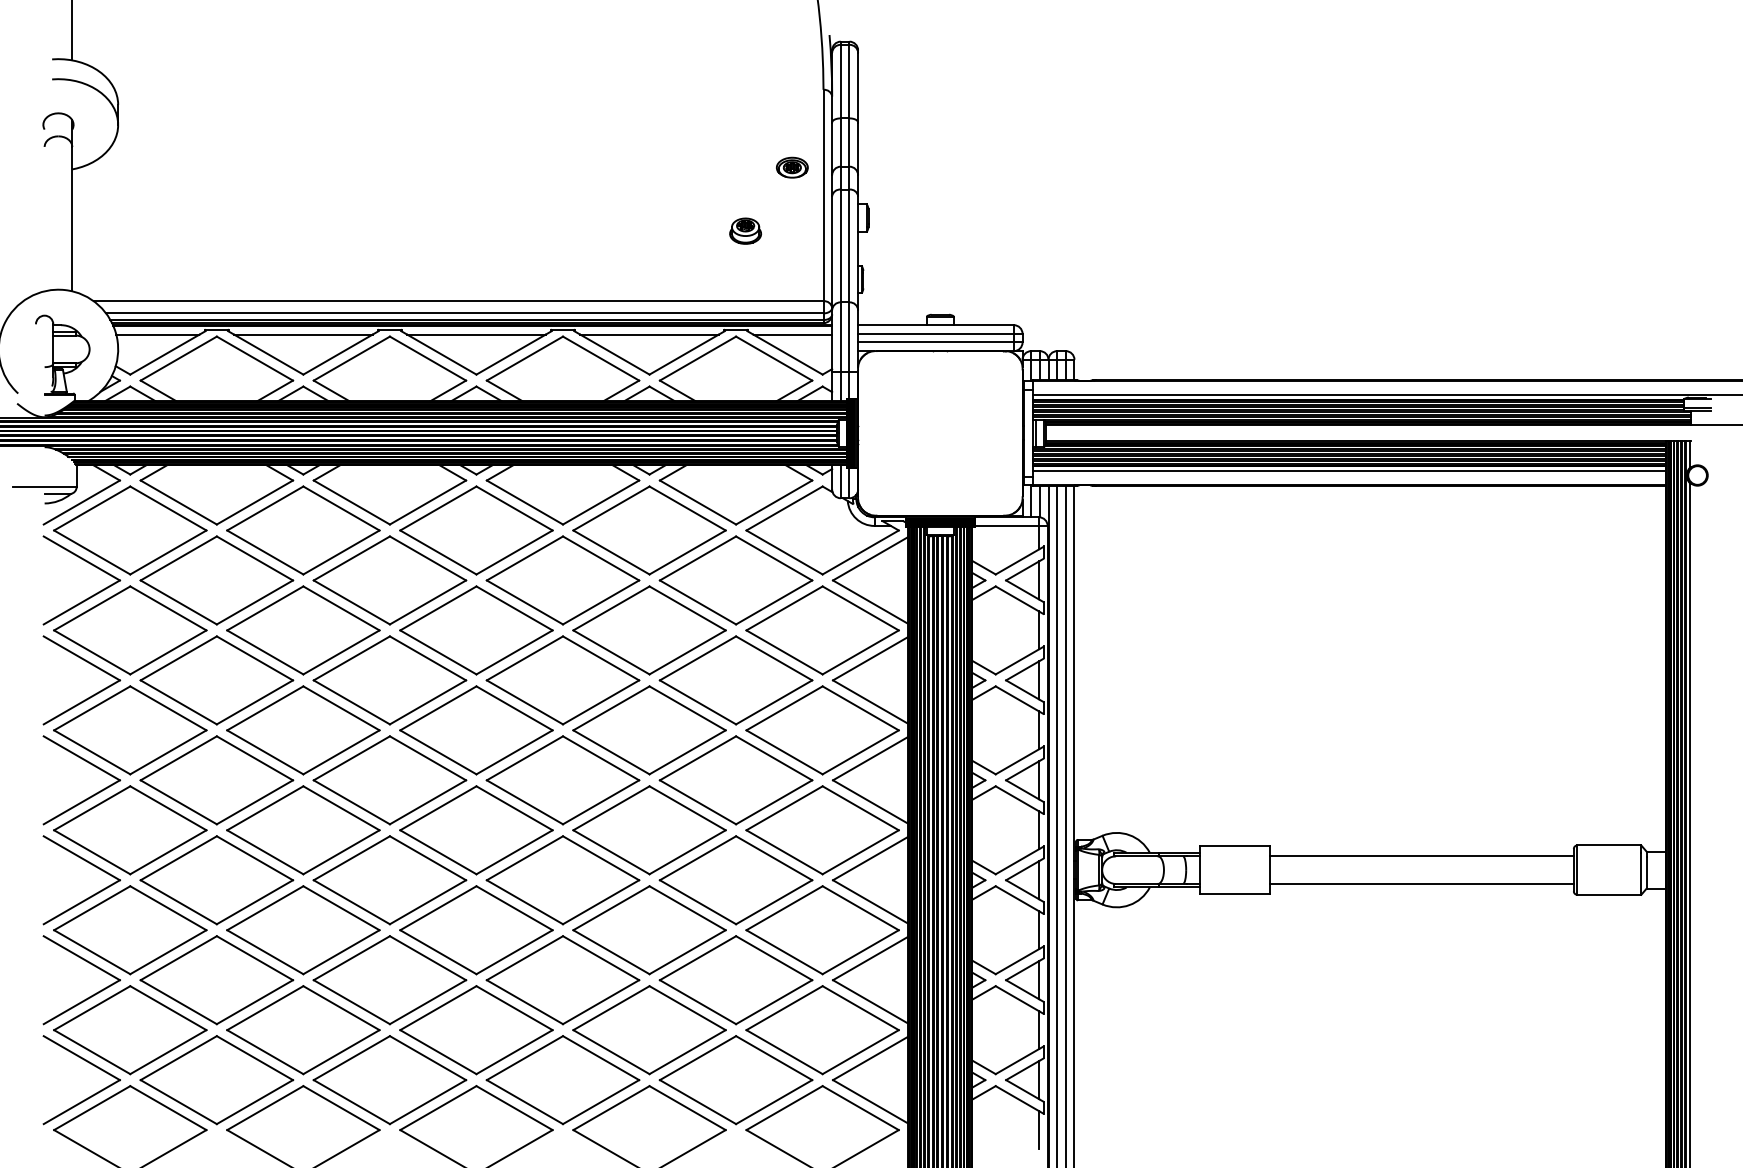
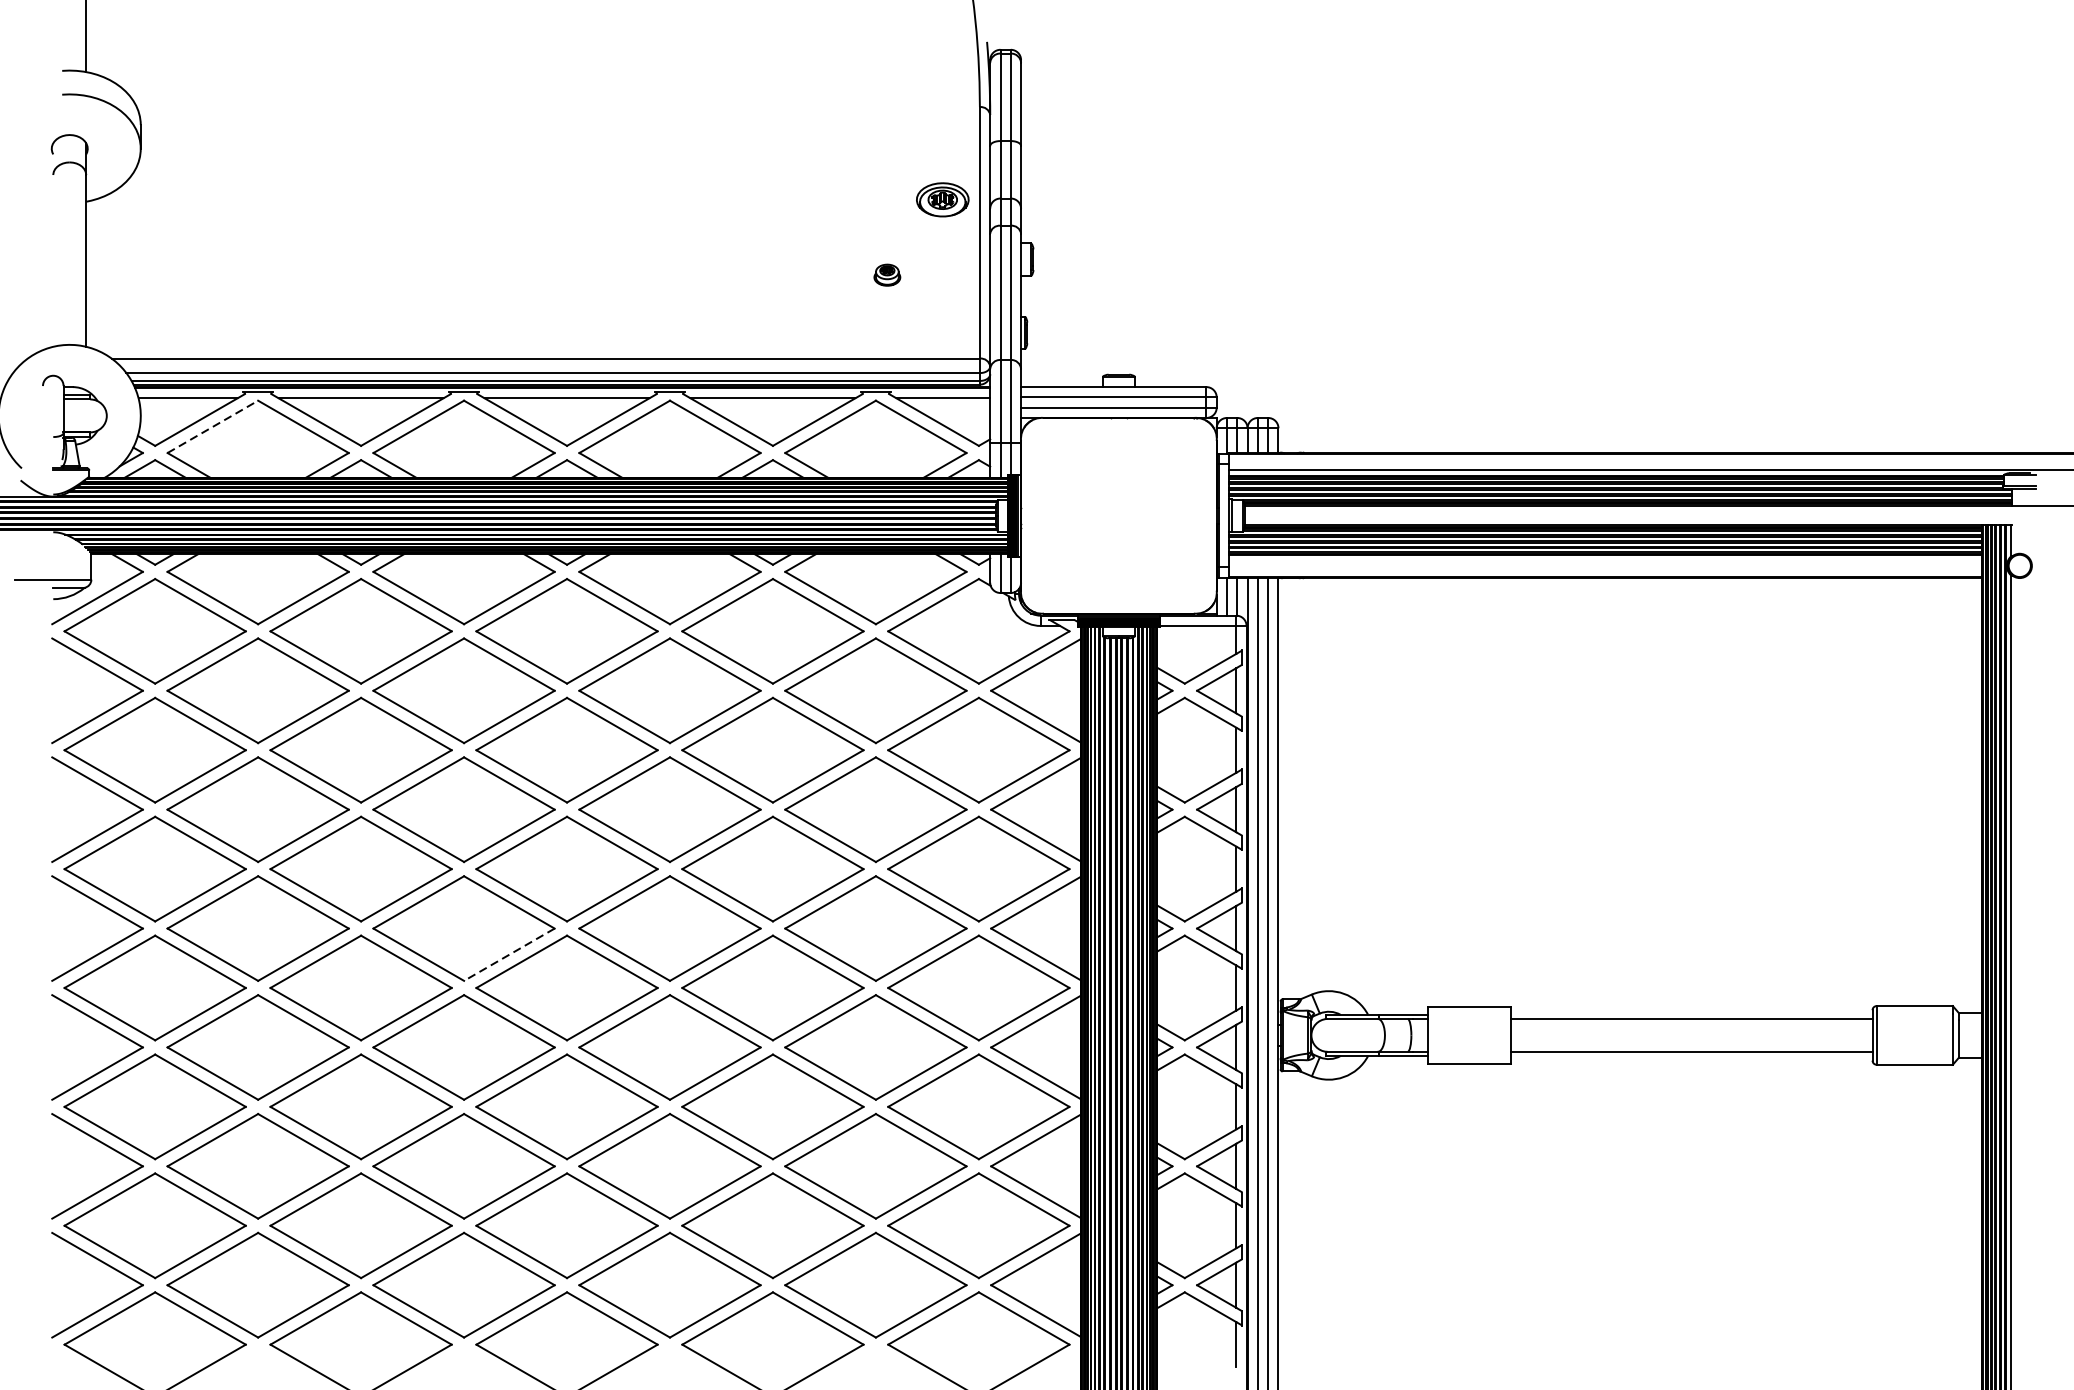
part: (792, 167) -> (943, 199), size x1.4
part: (745, 230) -> (887, 274), size x0.7
line: (178, 358) -> (212, 426), solid -> dashed
line: (1348, 471) -> (1604, 561), removed
line: (428, 802) -> (509, 954), solid -> dashed

